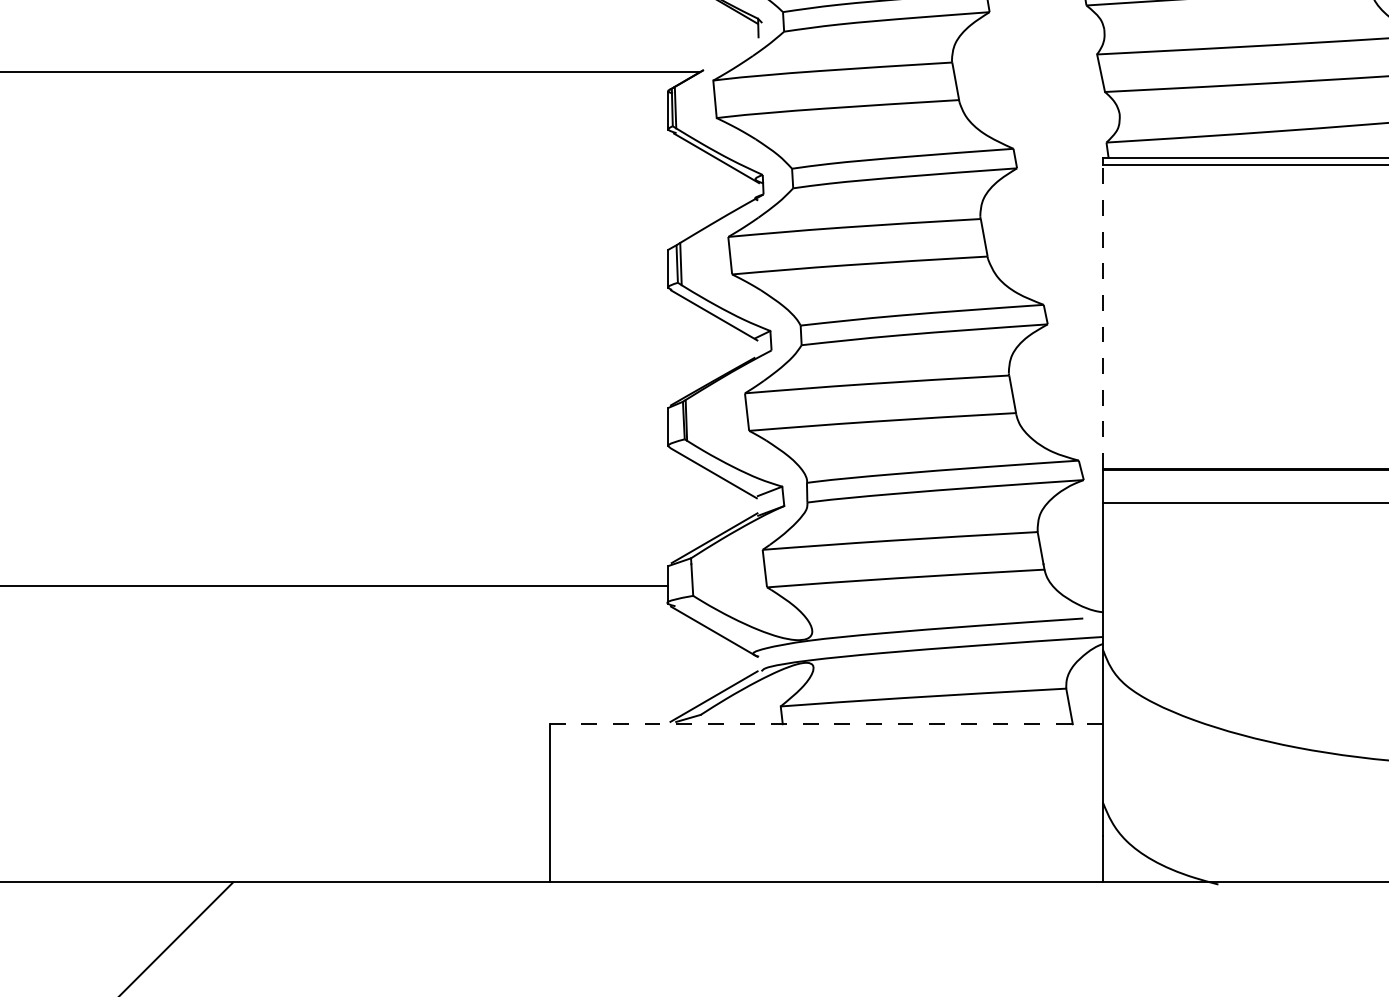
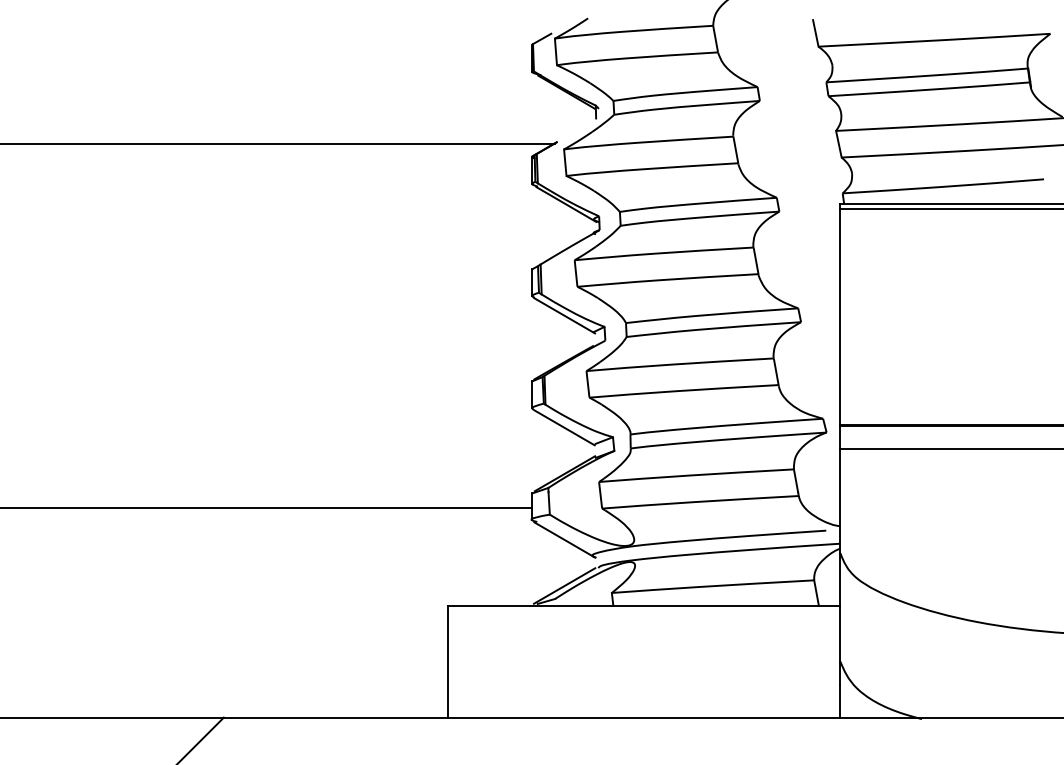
line: (1103, 316) -> (840, 316), dashed -> solid
line: (825, 724) -> (643, 605), dashed -> solid

